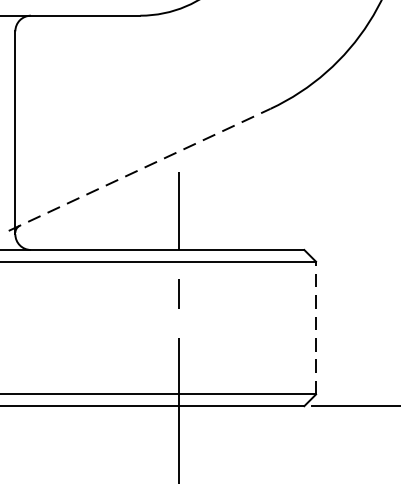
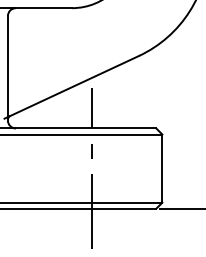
line: (141, 170) -> (72, 87), dashed -> solid
line: (316, 327) -> (162, 168), dashed -> solid

